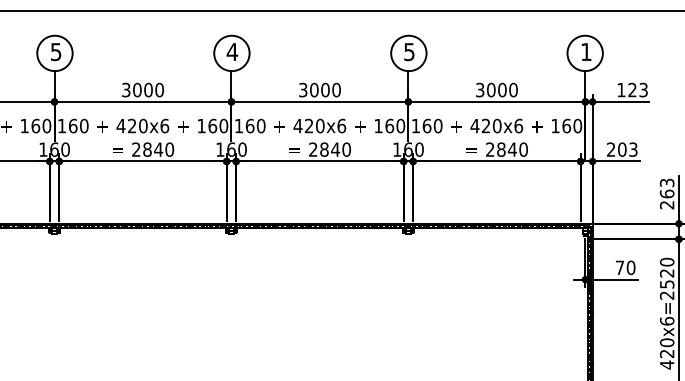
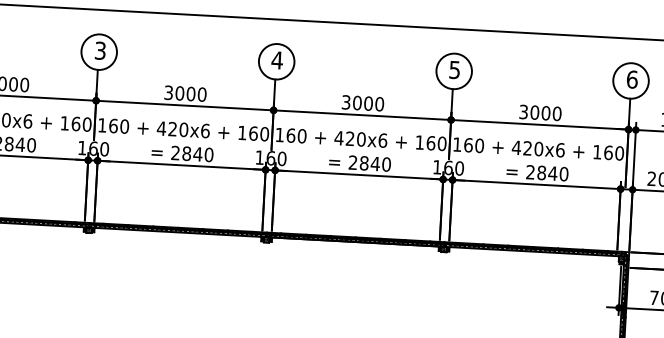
text: (56, 51) -> (100, 50), 5 -> 3
text: (586, 51) -> (632, 79), 1 -> 6

